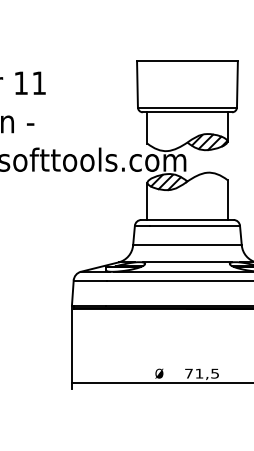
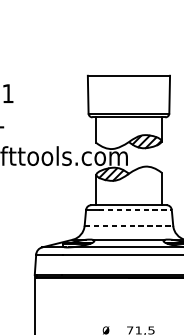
line: (195, 225) -> (135, 209), solid -> dashed
line: (187, 245) -> (128, 225), solid -> dashed

